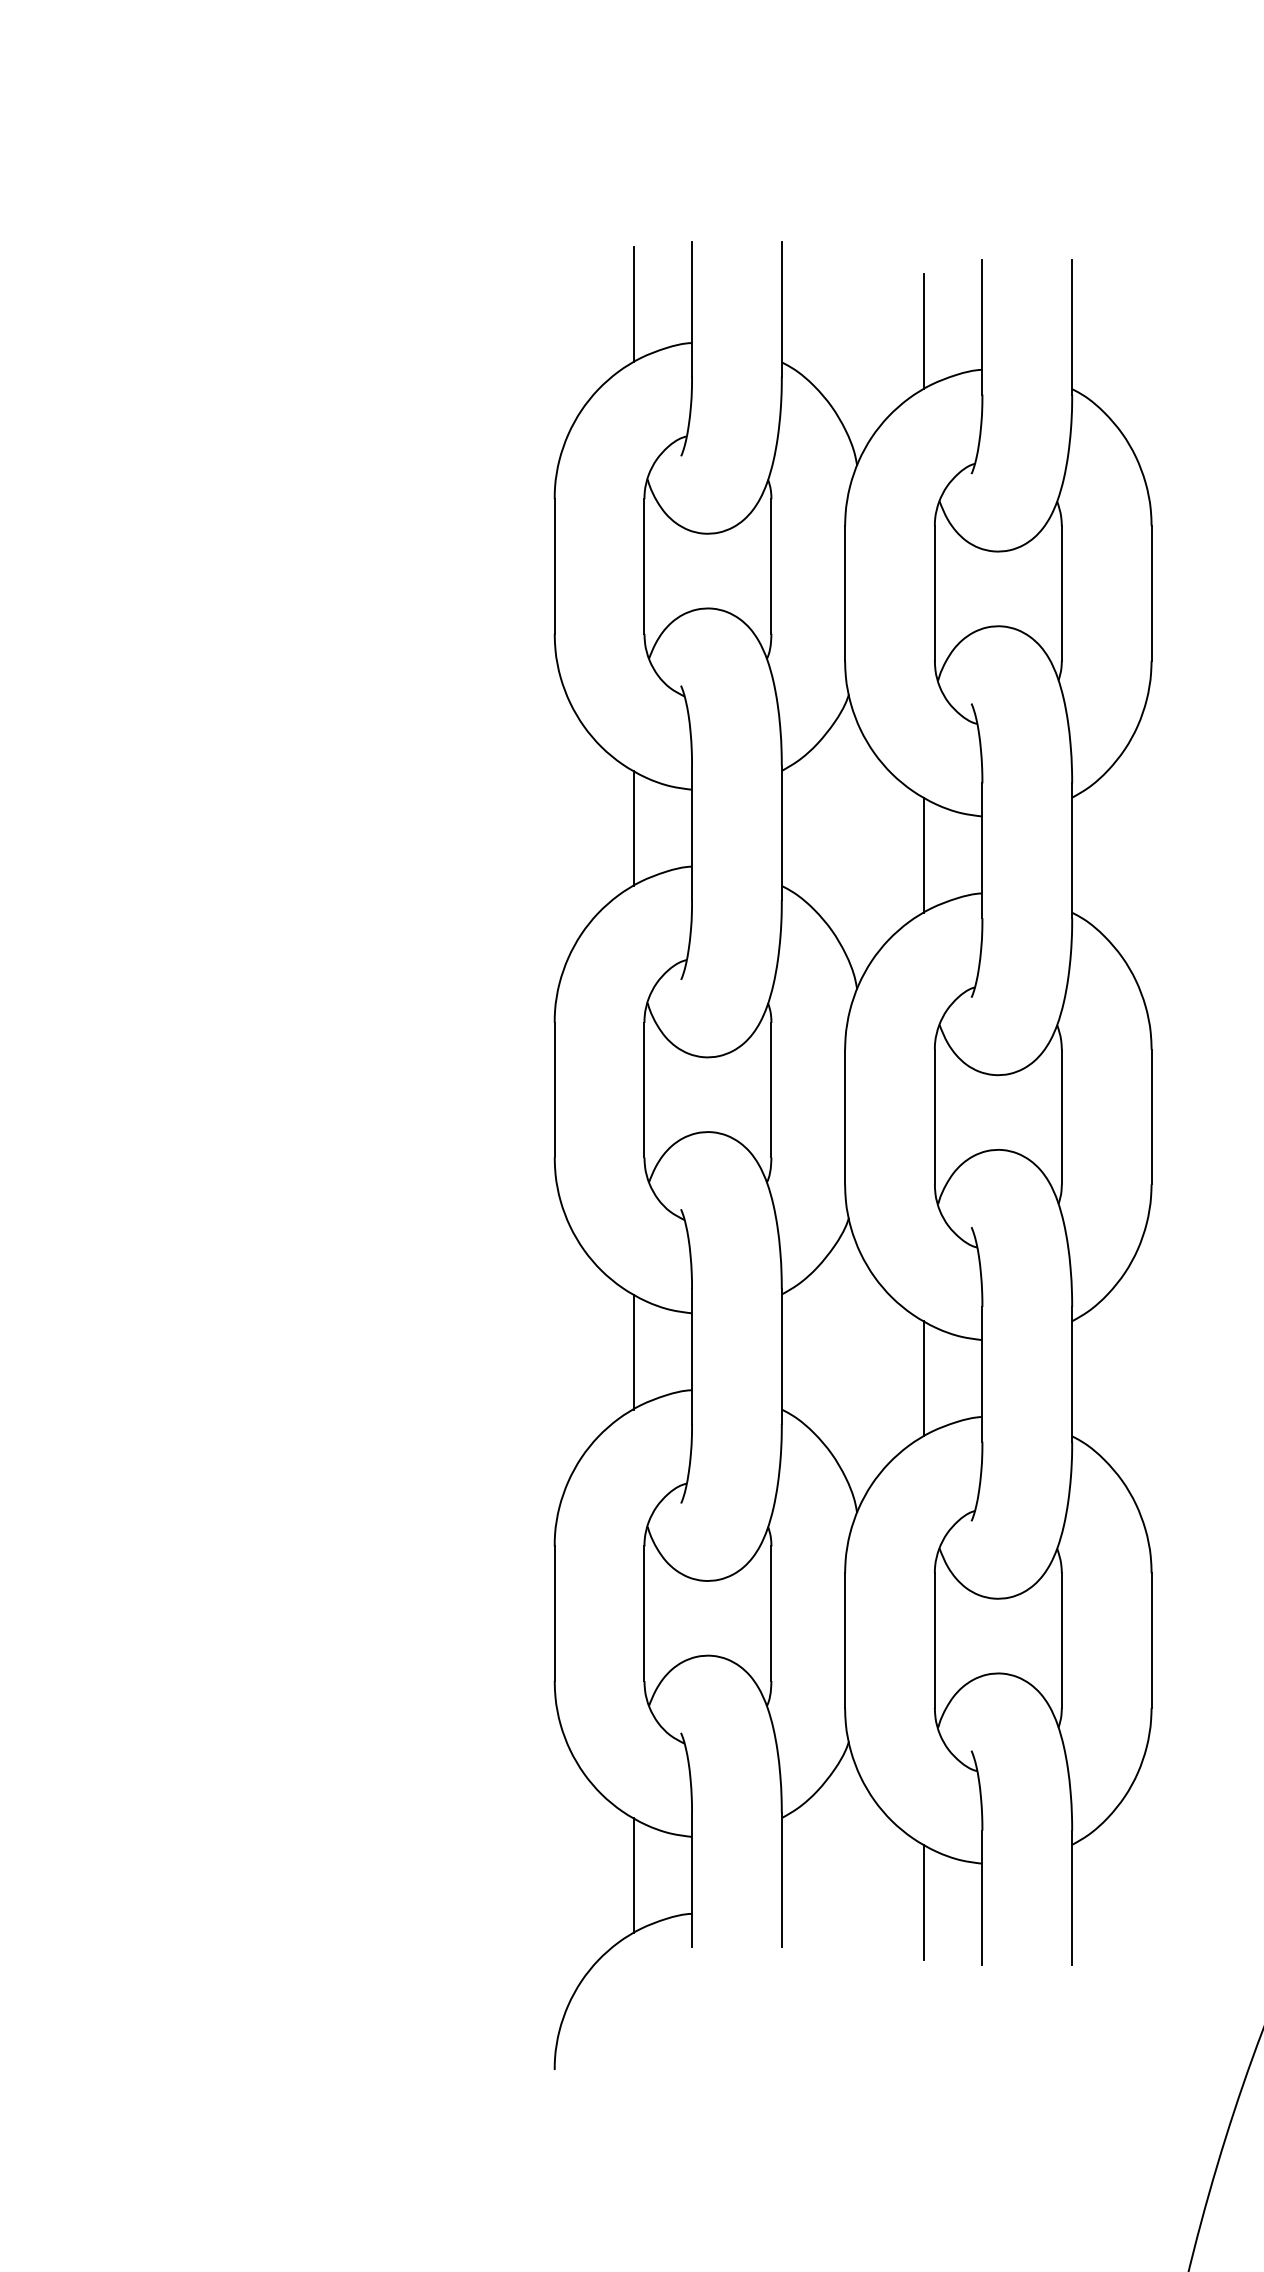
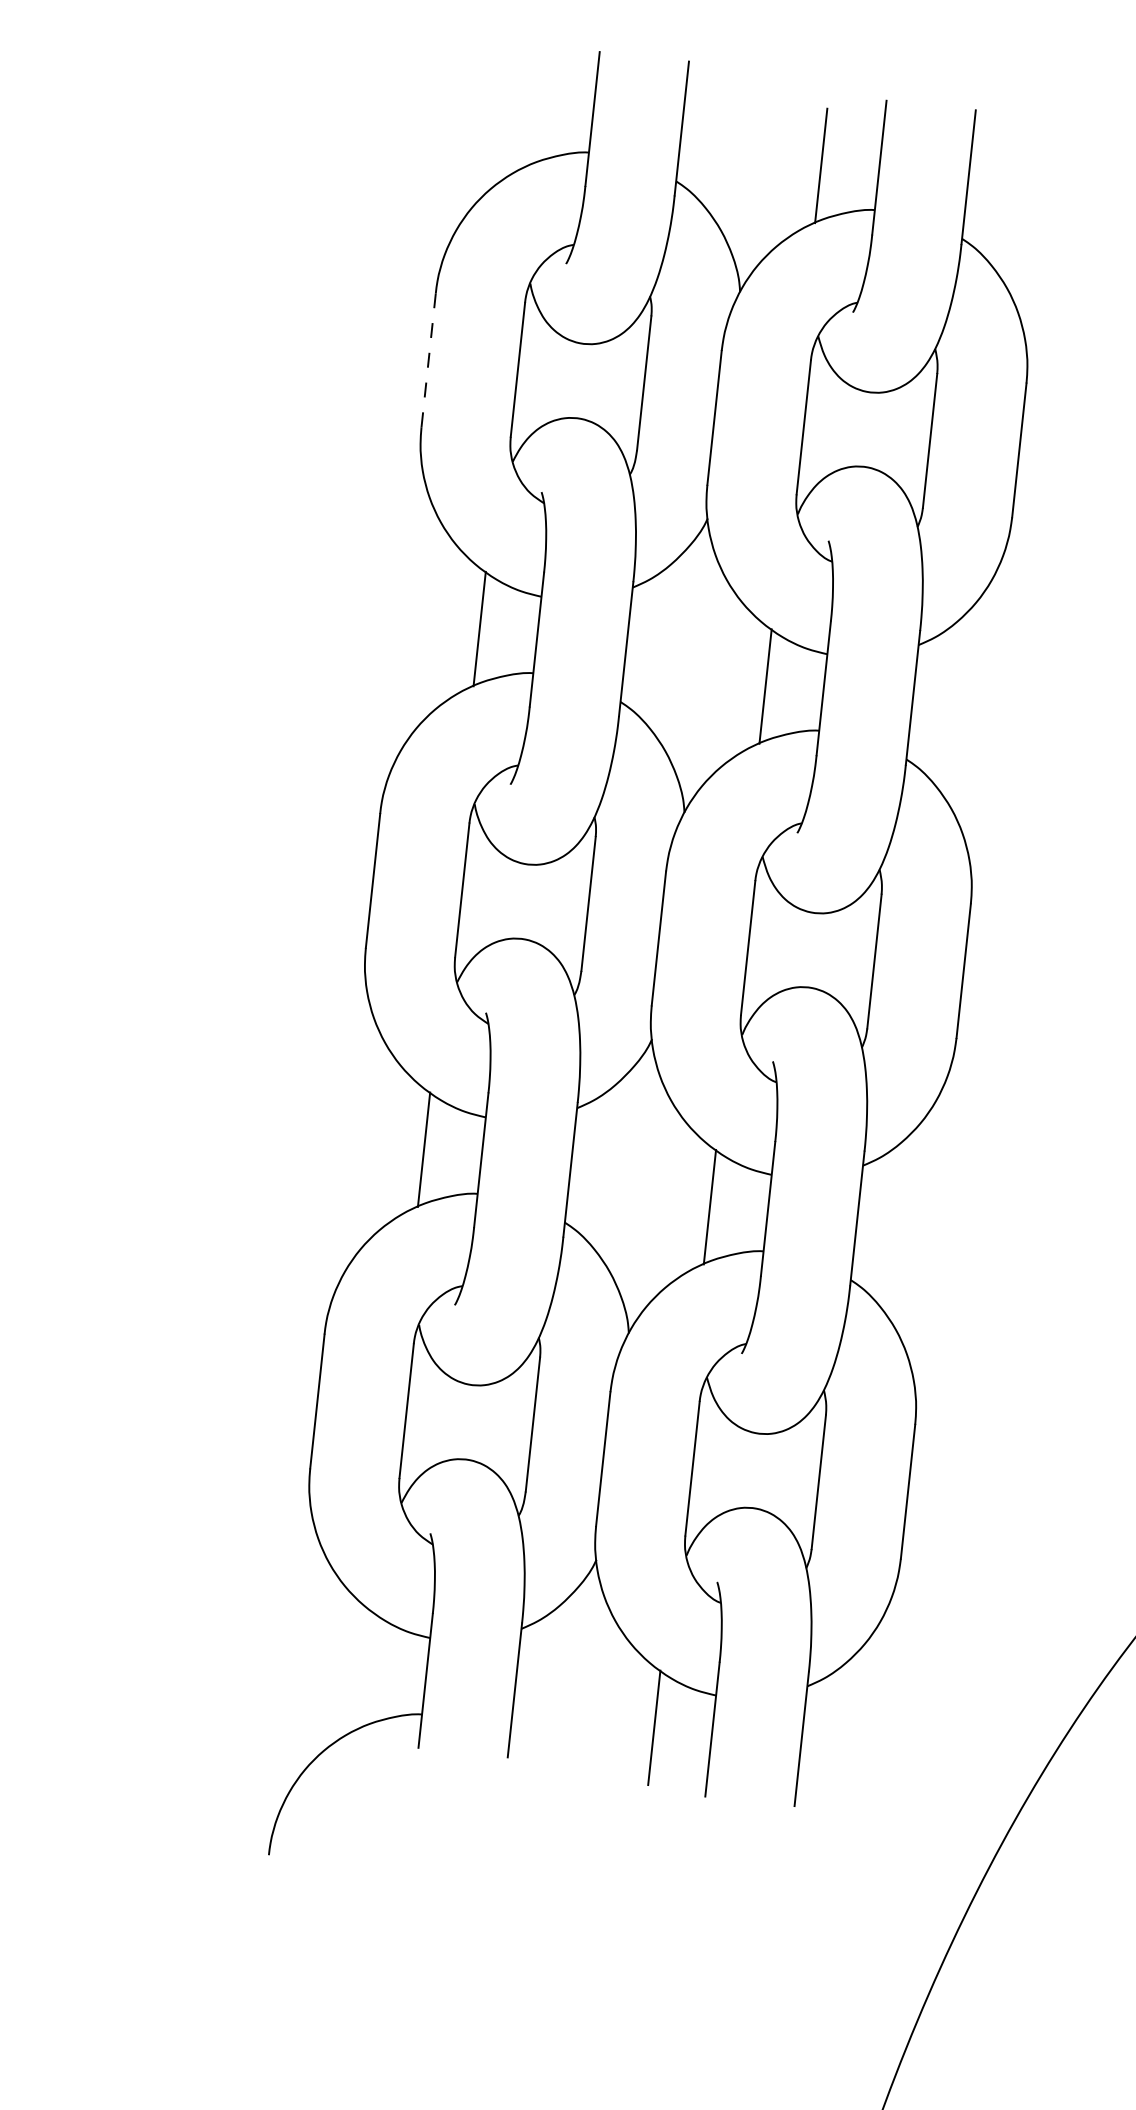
line: (634, 304) -> (535, 108), removed
line: (554, 567) -> (428, 361), solid -> dashed
line: (634, 1875) -> (368, 1670), removed

